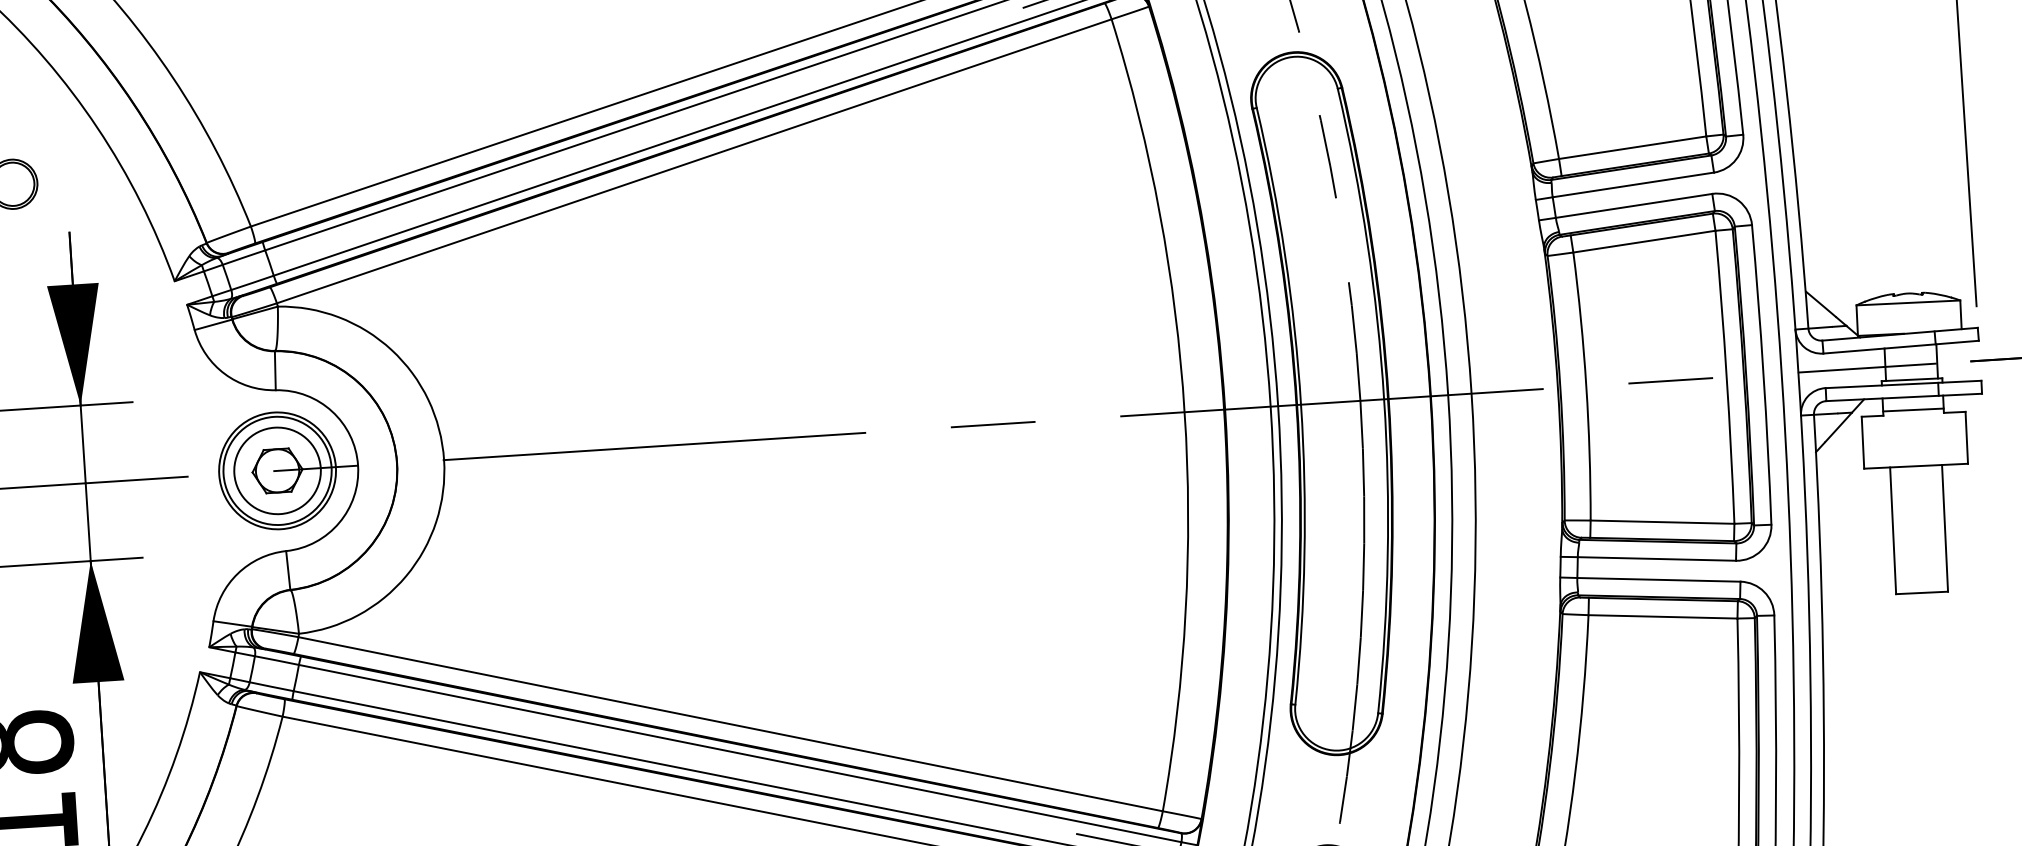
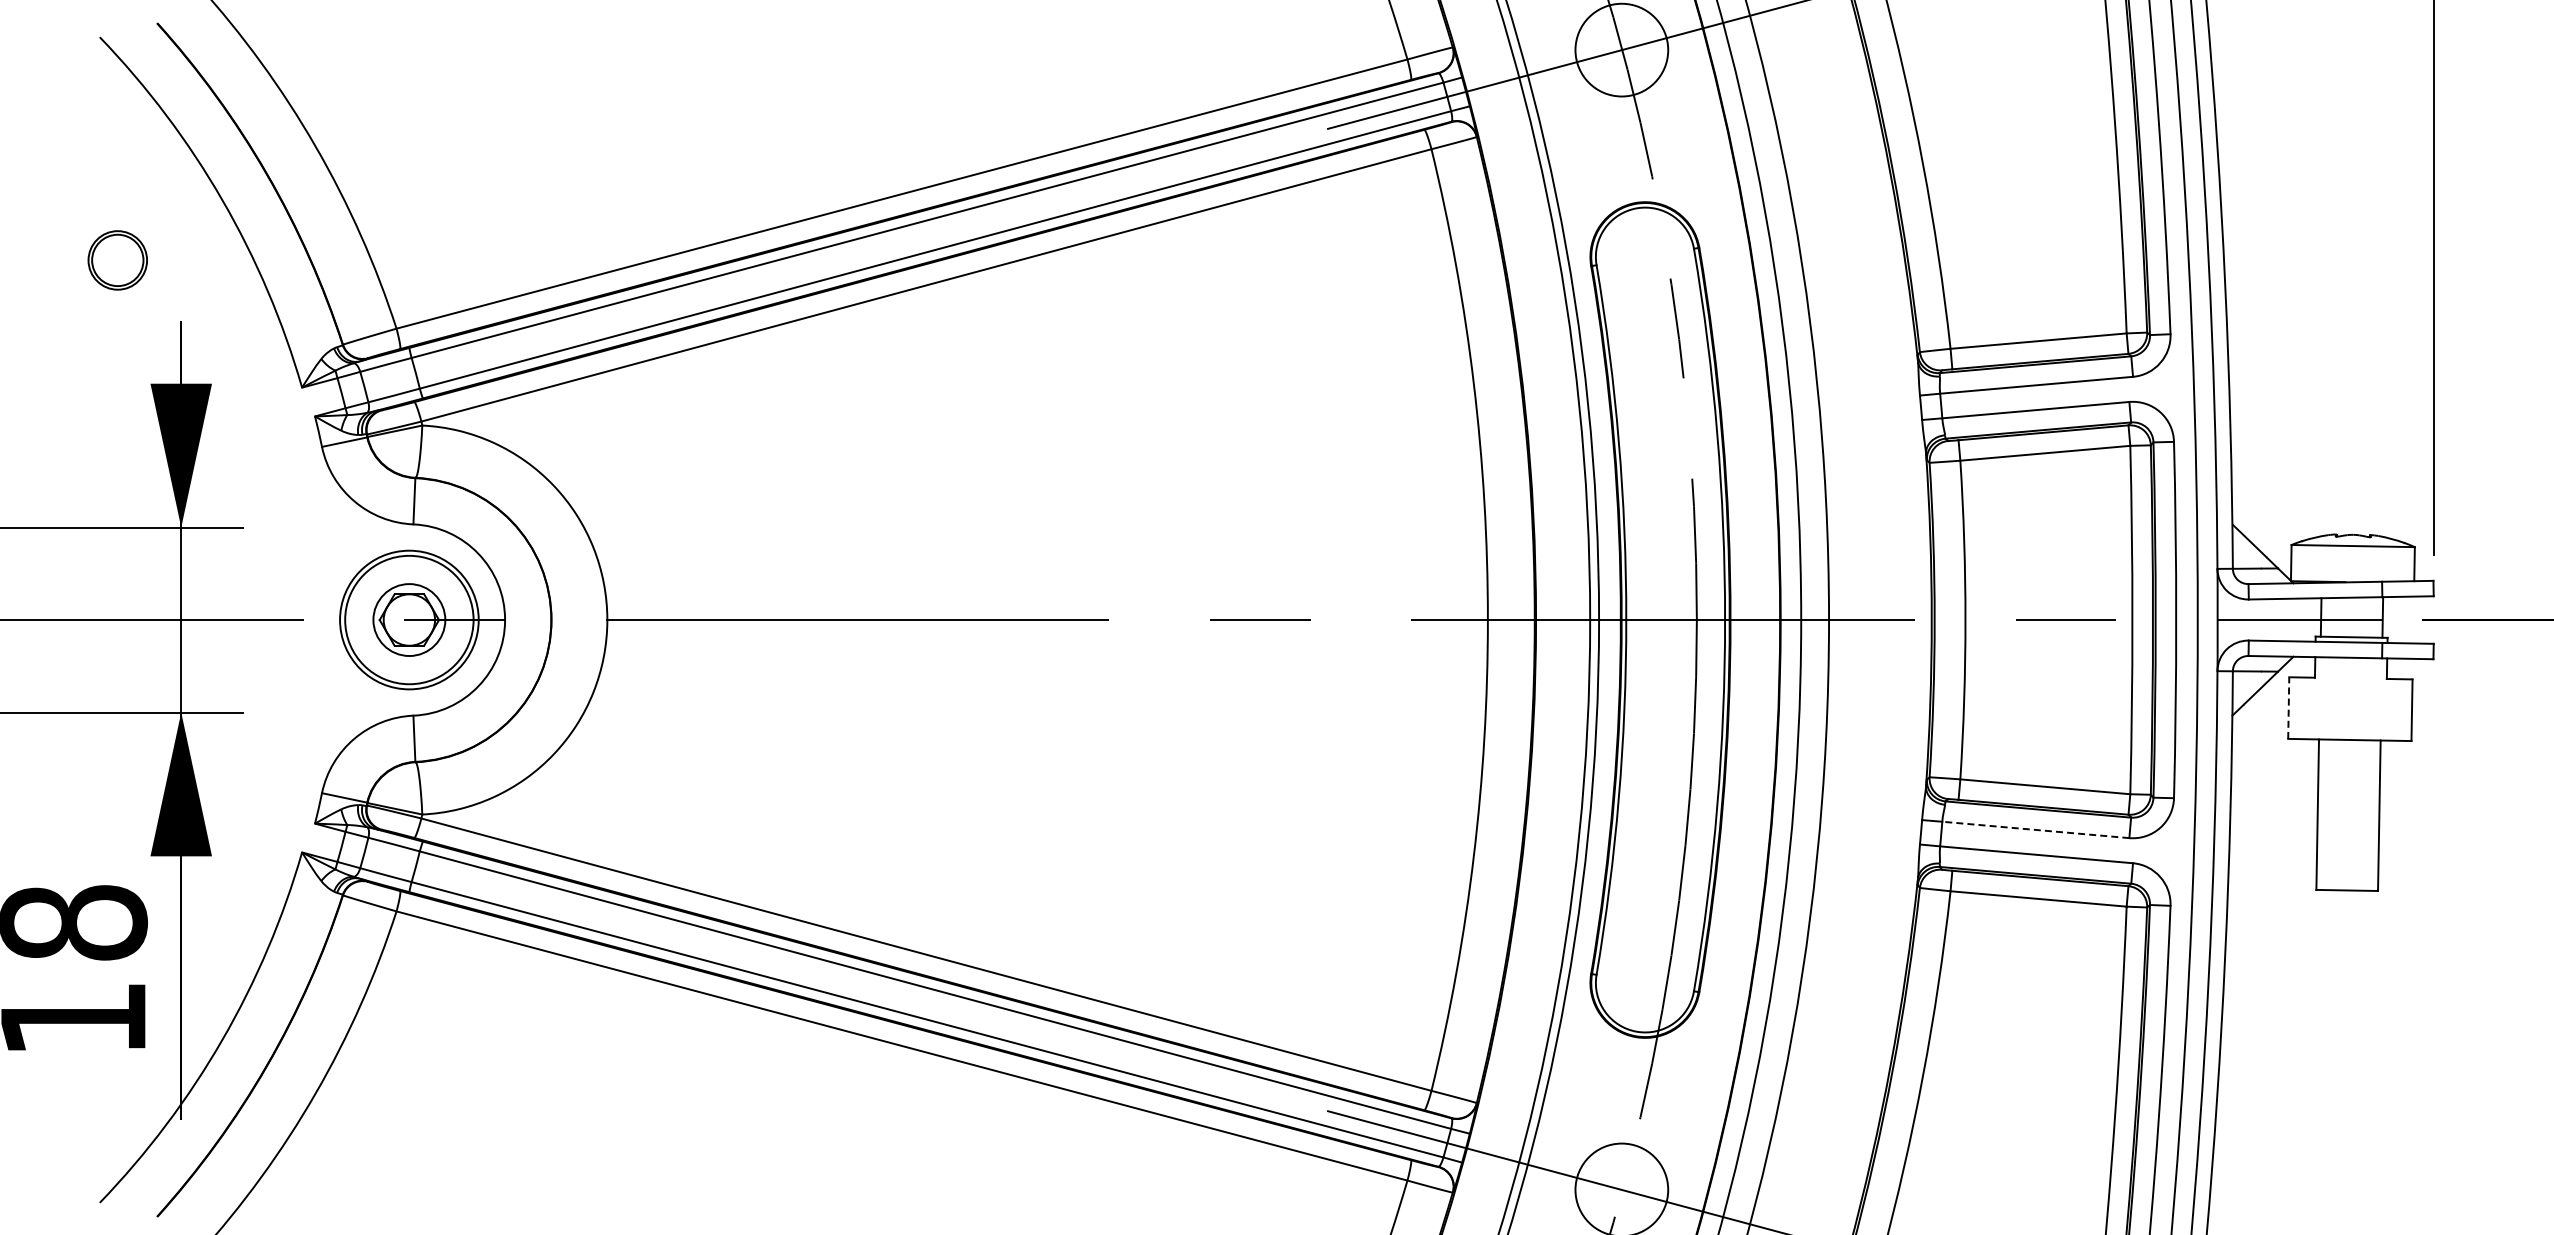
line: (1912, 409) -> (2350, 672), removed
line: (1862, 443) -> (2288, 708), solid -> dashed
circle: (277, 470) -> (409, 619), size x0.7
line: (1656, 558) -> (2035, 829), solid -> dashed

